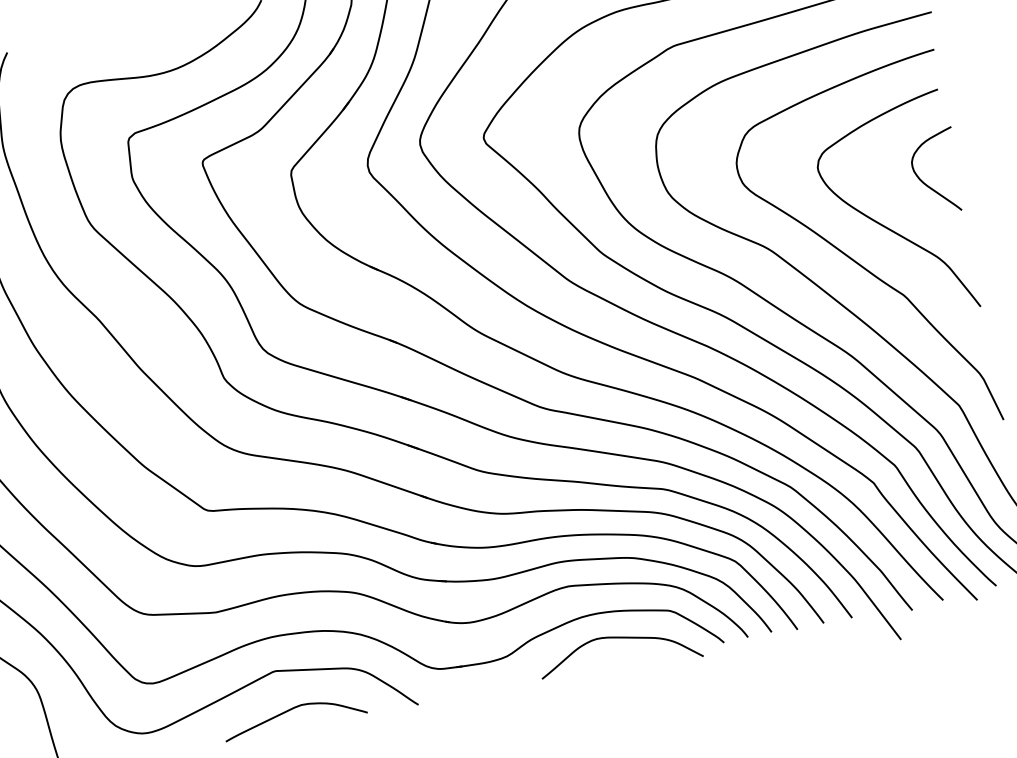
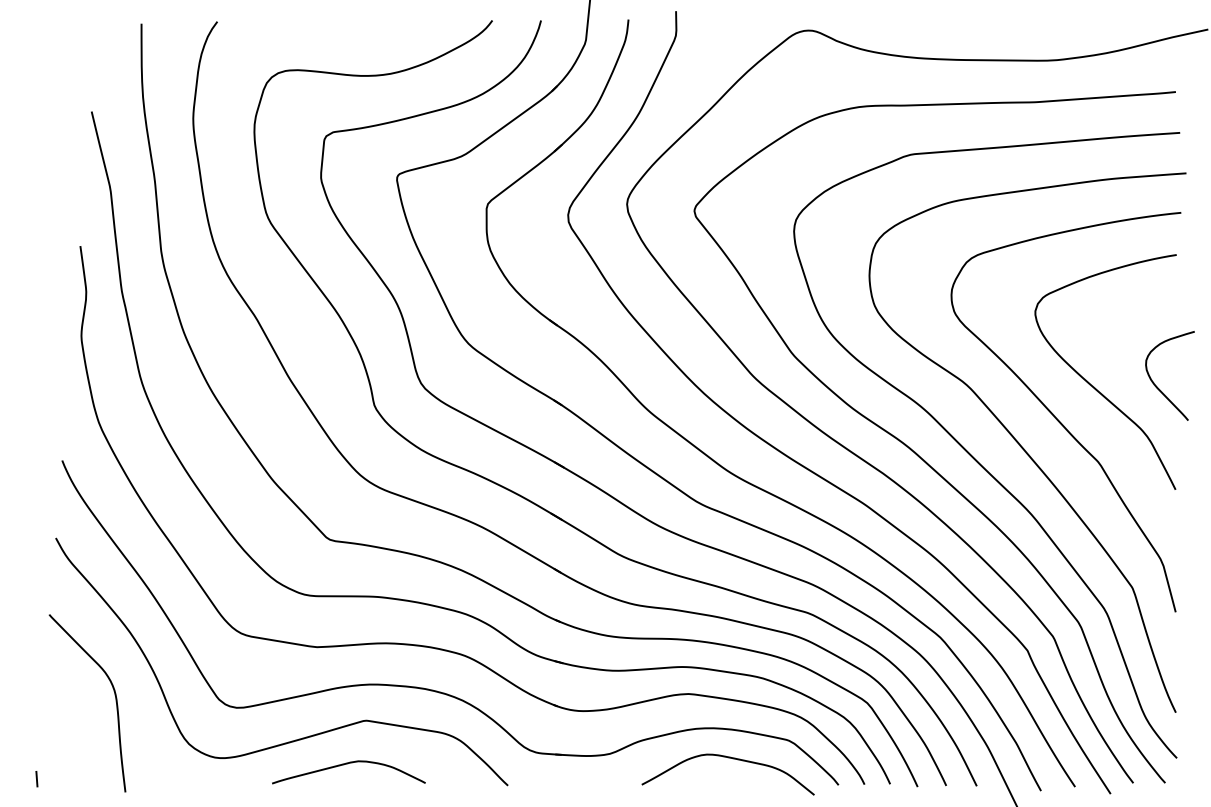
curve: (927, 184) -> (1157, 386), moved
curve: (292, 710) -> (347, 764), moved

